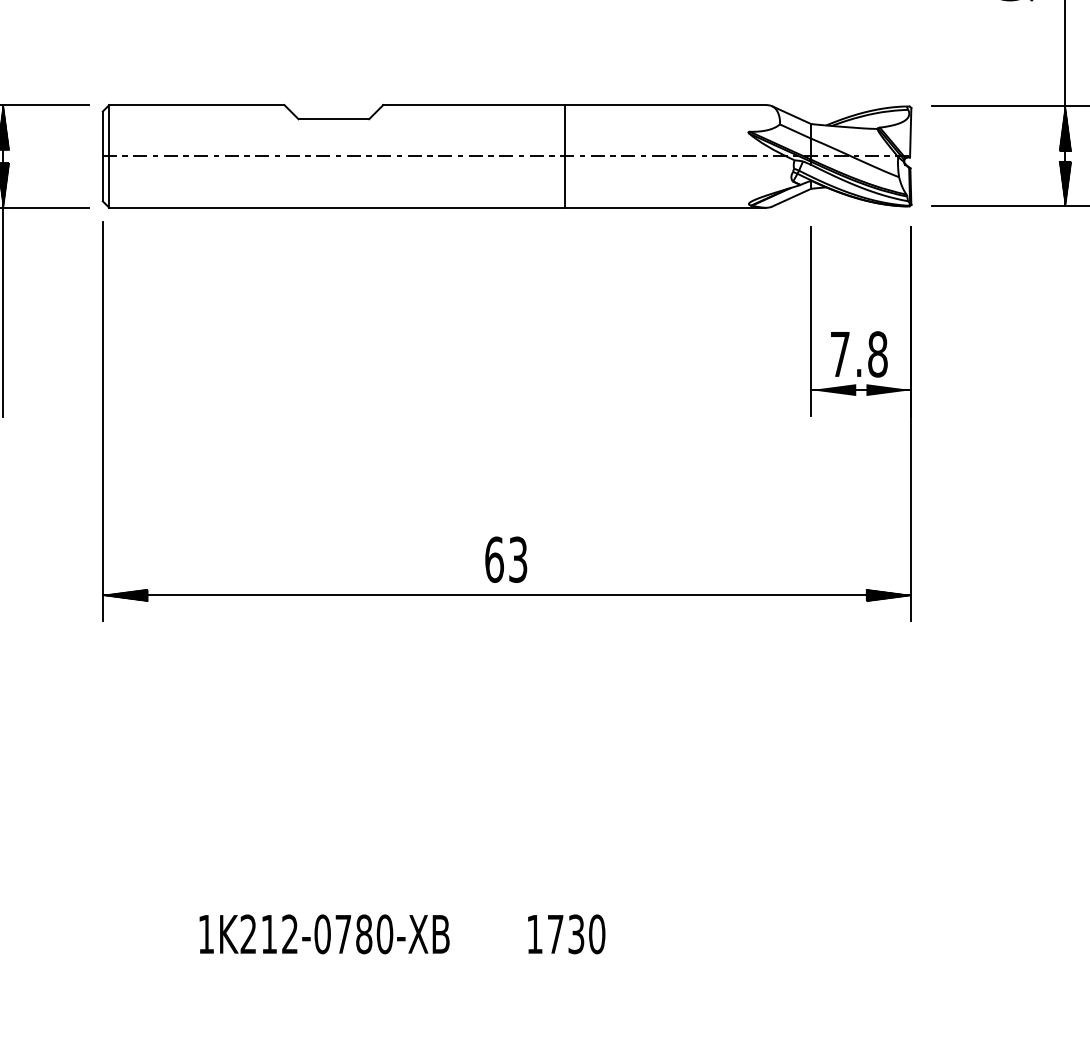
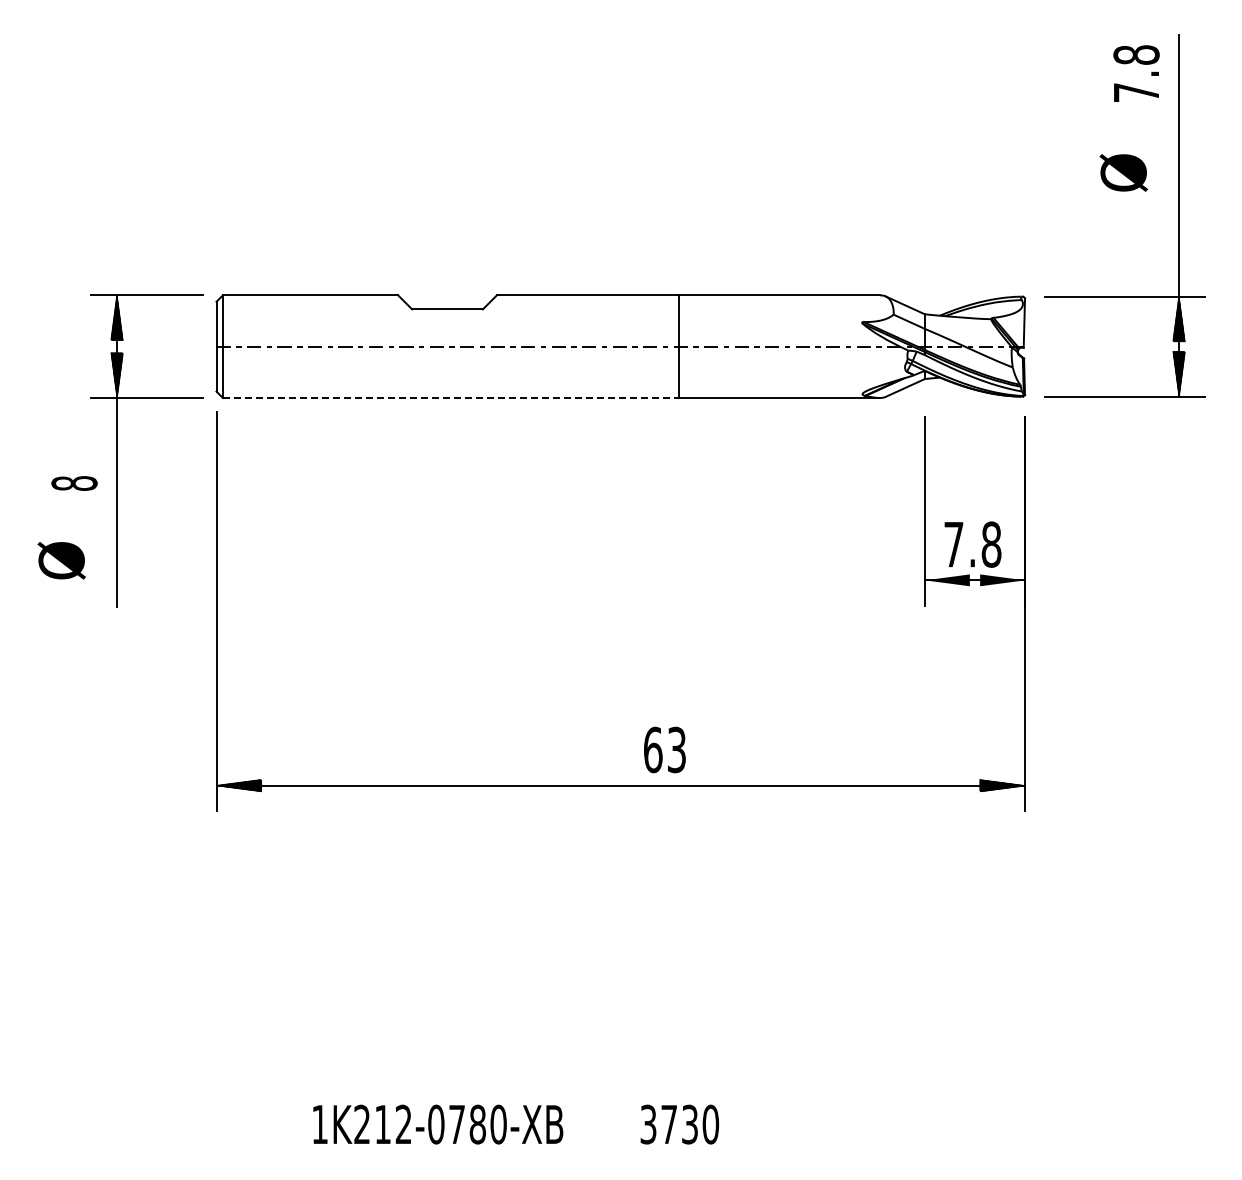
line: (336, 208) -> (450, 398), solid -> dashed
text: (505, 559) -> (664, 749), moved
text: (534, 934) -> (648, 1124), 1730 -> 3730

